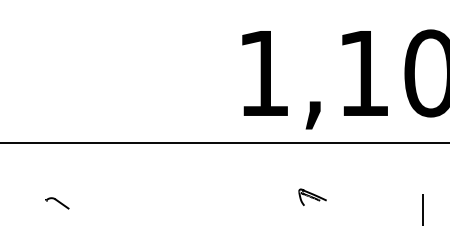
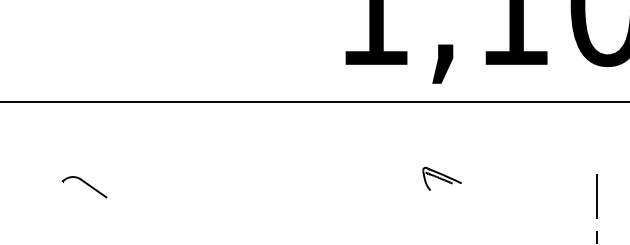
part: (57, 203) -> (84, 187), size x1.4

